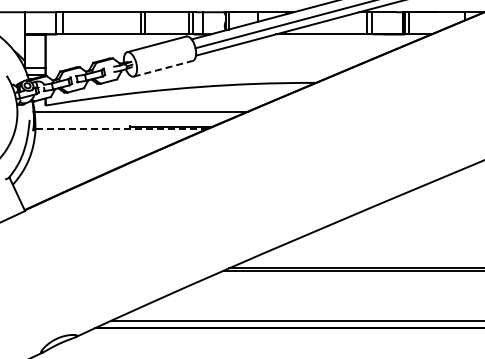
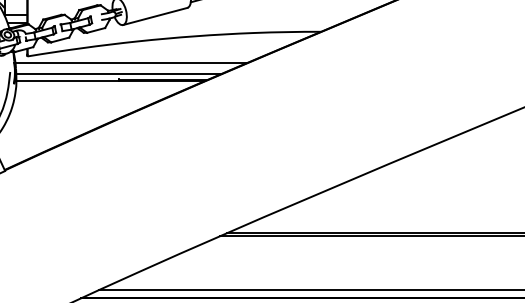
line: (163, 68) -> (155, 16), dashed -> solid
line: (129, 121) -> (118, 73), added
line: (121, 128) -> (109, 81), dashed -> solid

